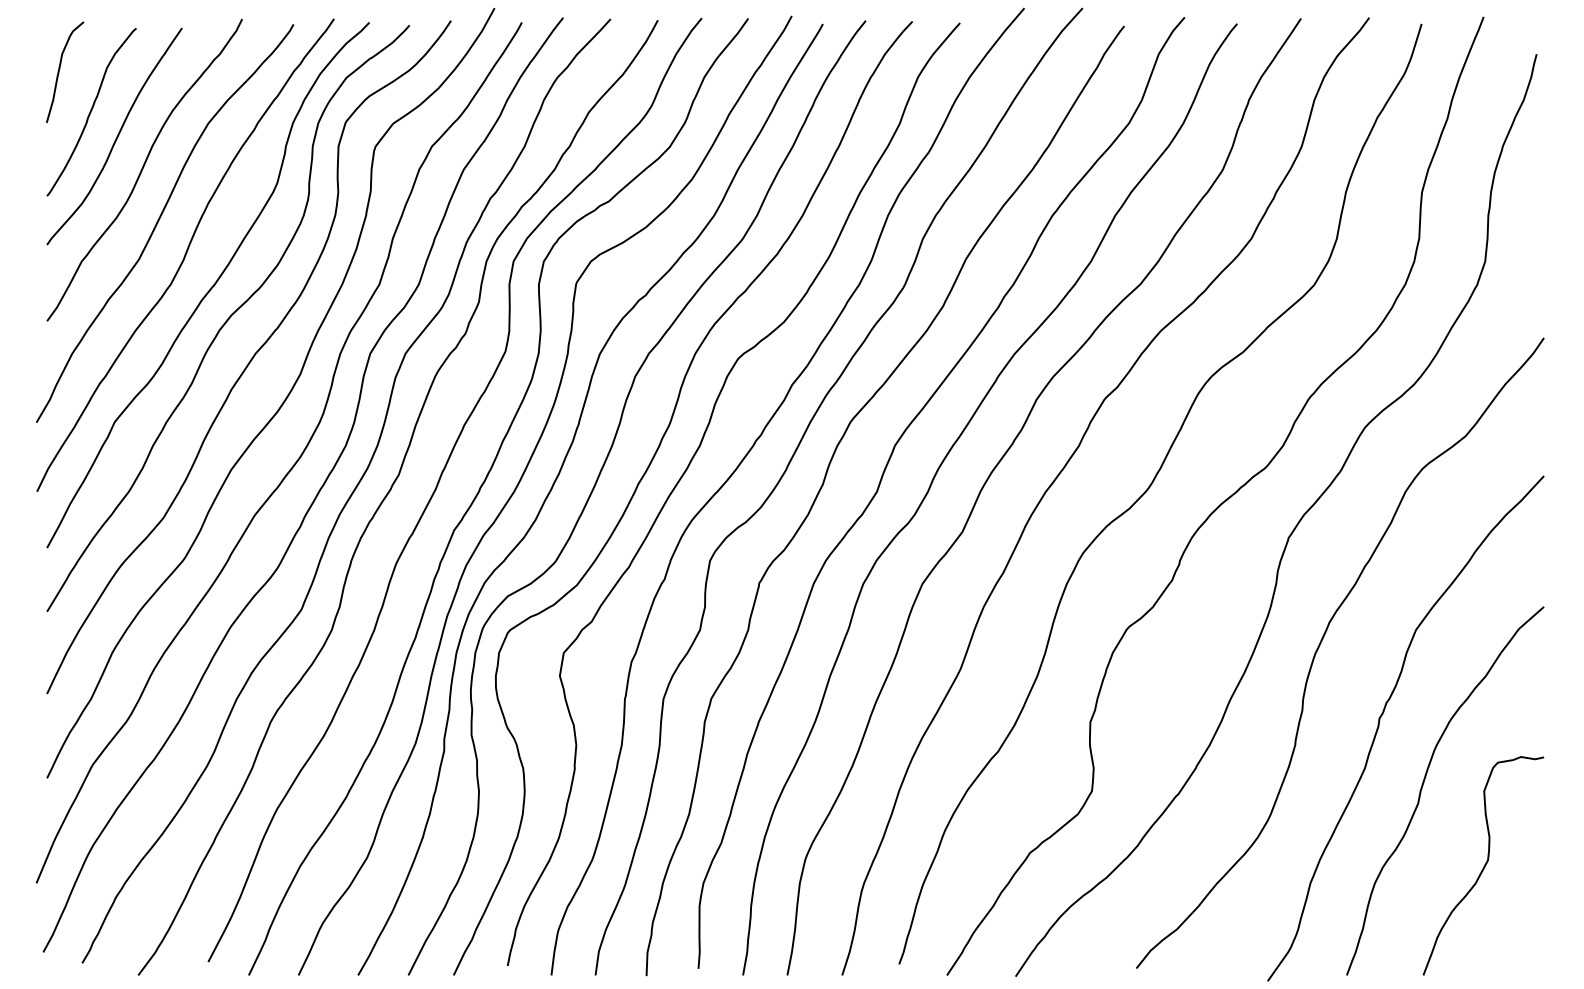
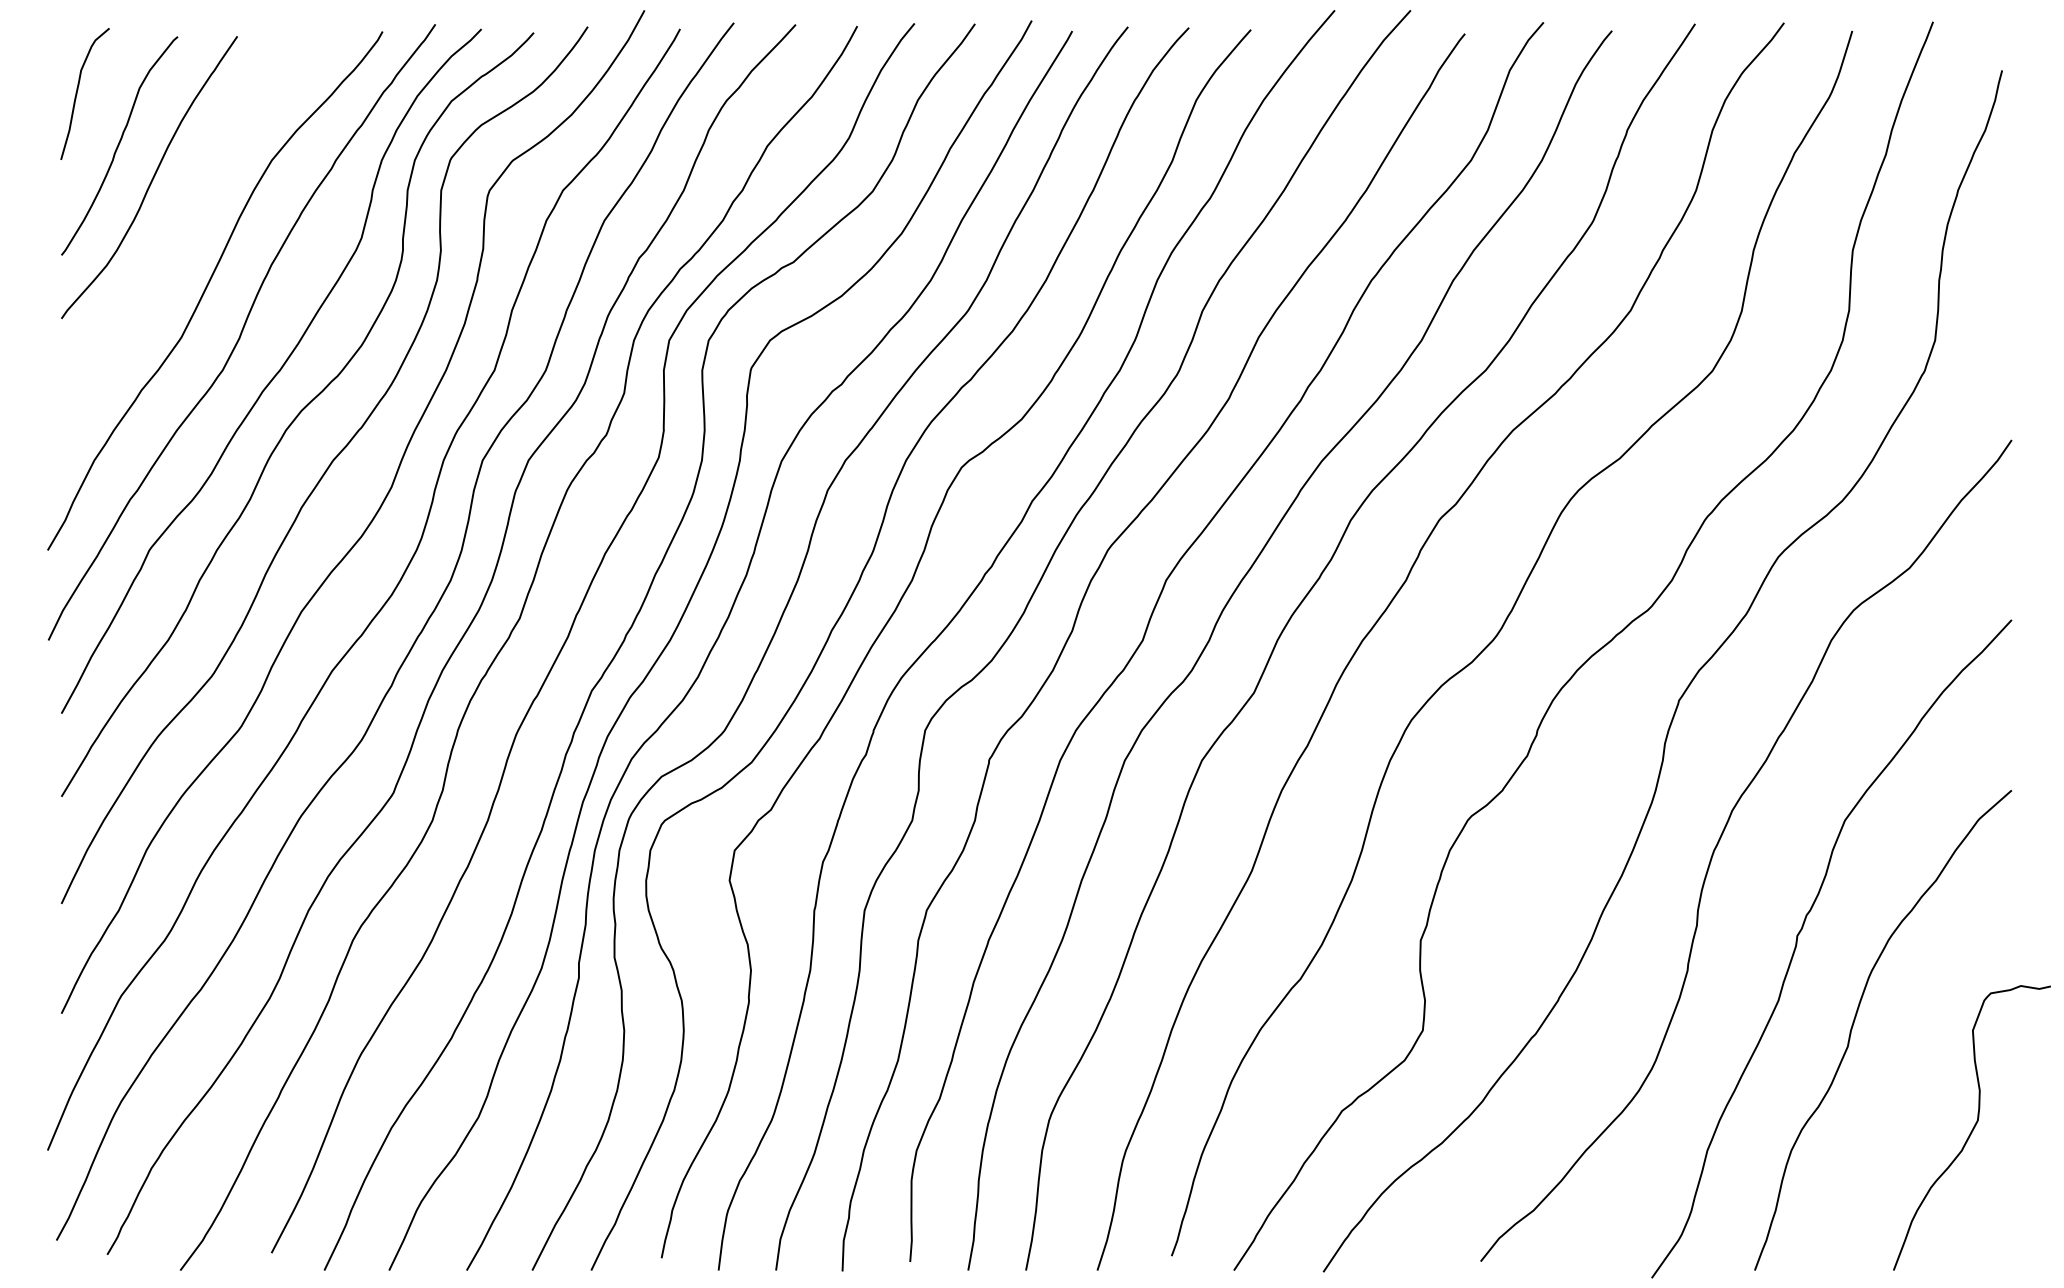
curve: (143, 169) -> (187, 220), removed
curve: (1484, 865) -> (1973, 1127), moved

